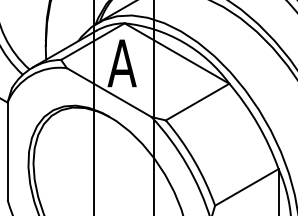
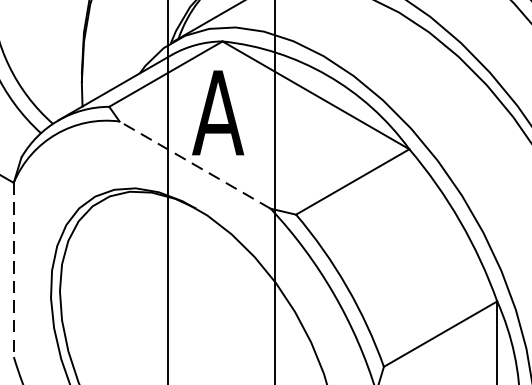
line: (109, 92) -> (195, 164), solid -> dashed
line: (7, 151) -> (13, 270), solid -> dashed

